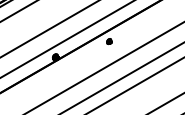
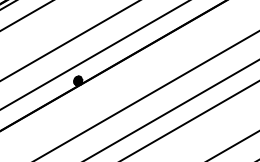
part: (109, 41) -> (153, 58), removed

